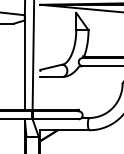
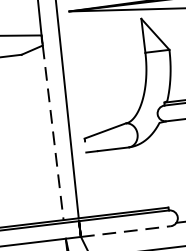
line: (24, 65) -> (52, 133), solid -> dashed
line: (56, 119) -> (127, 231), solid -> dashed

